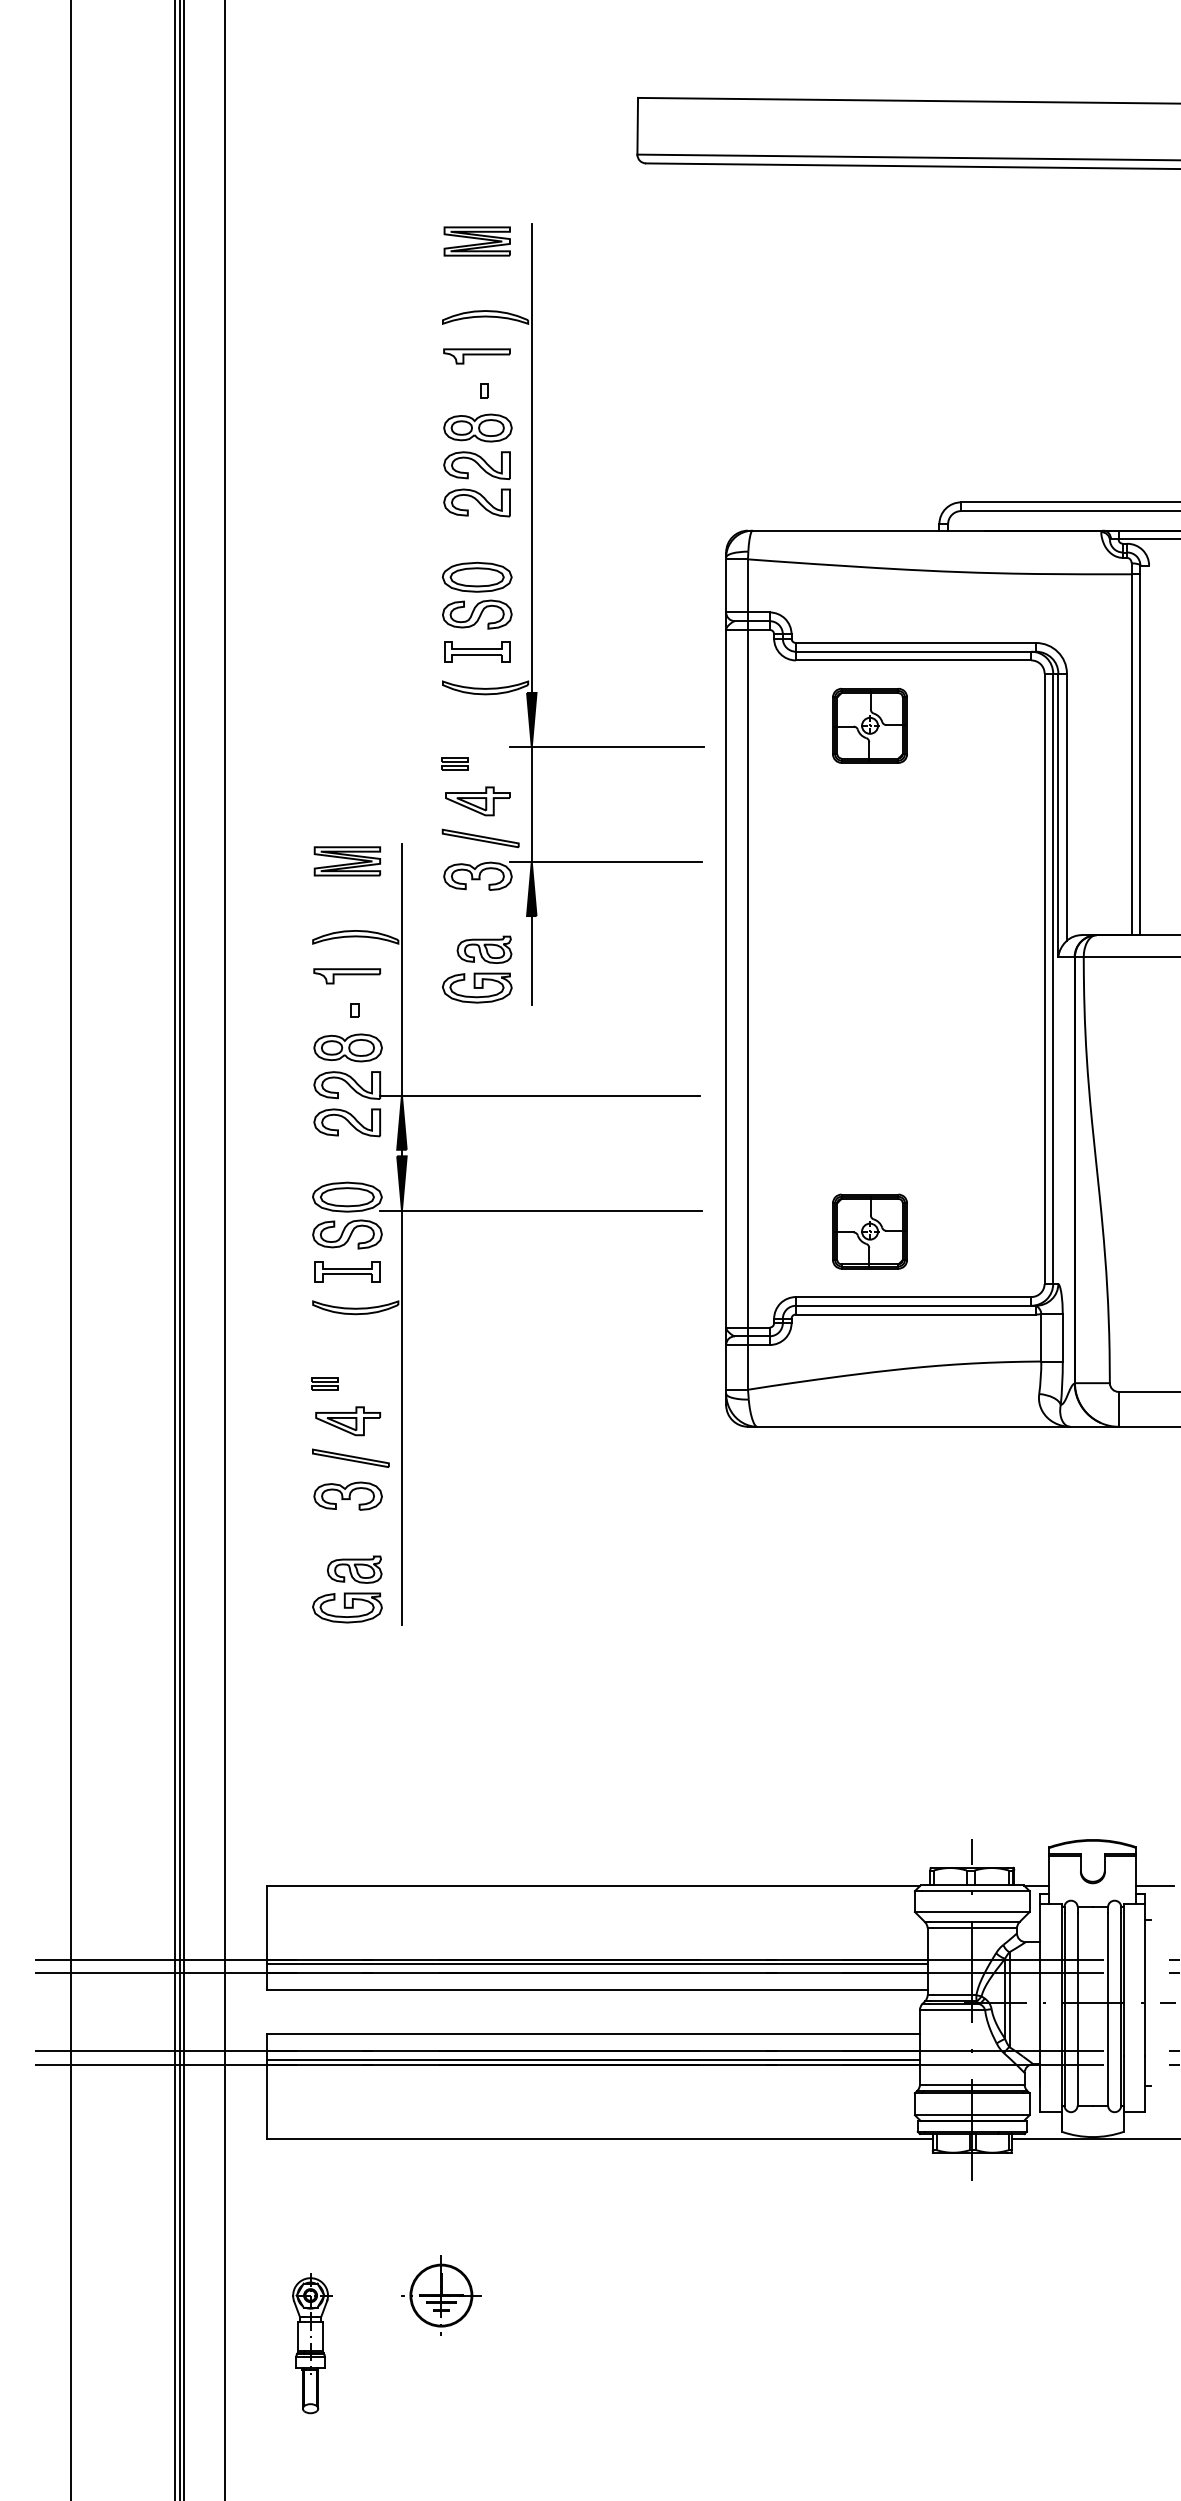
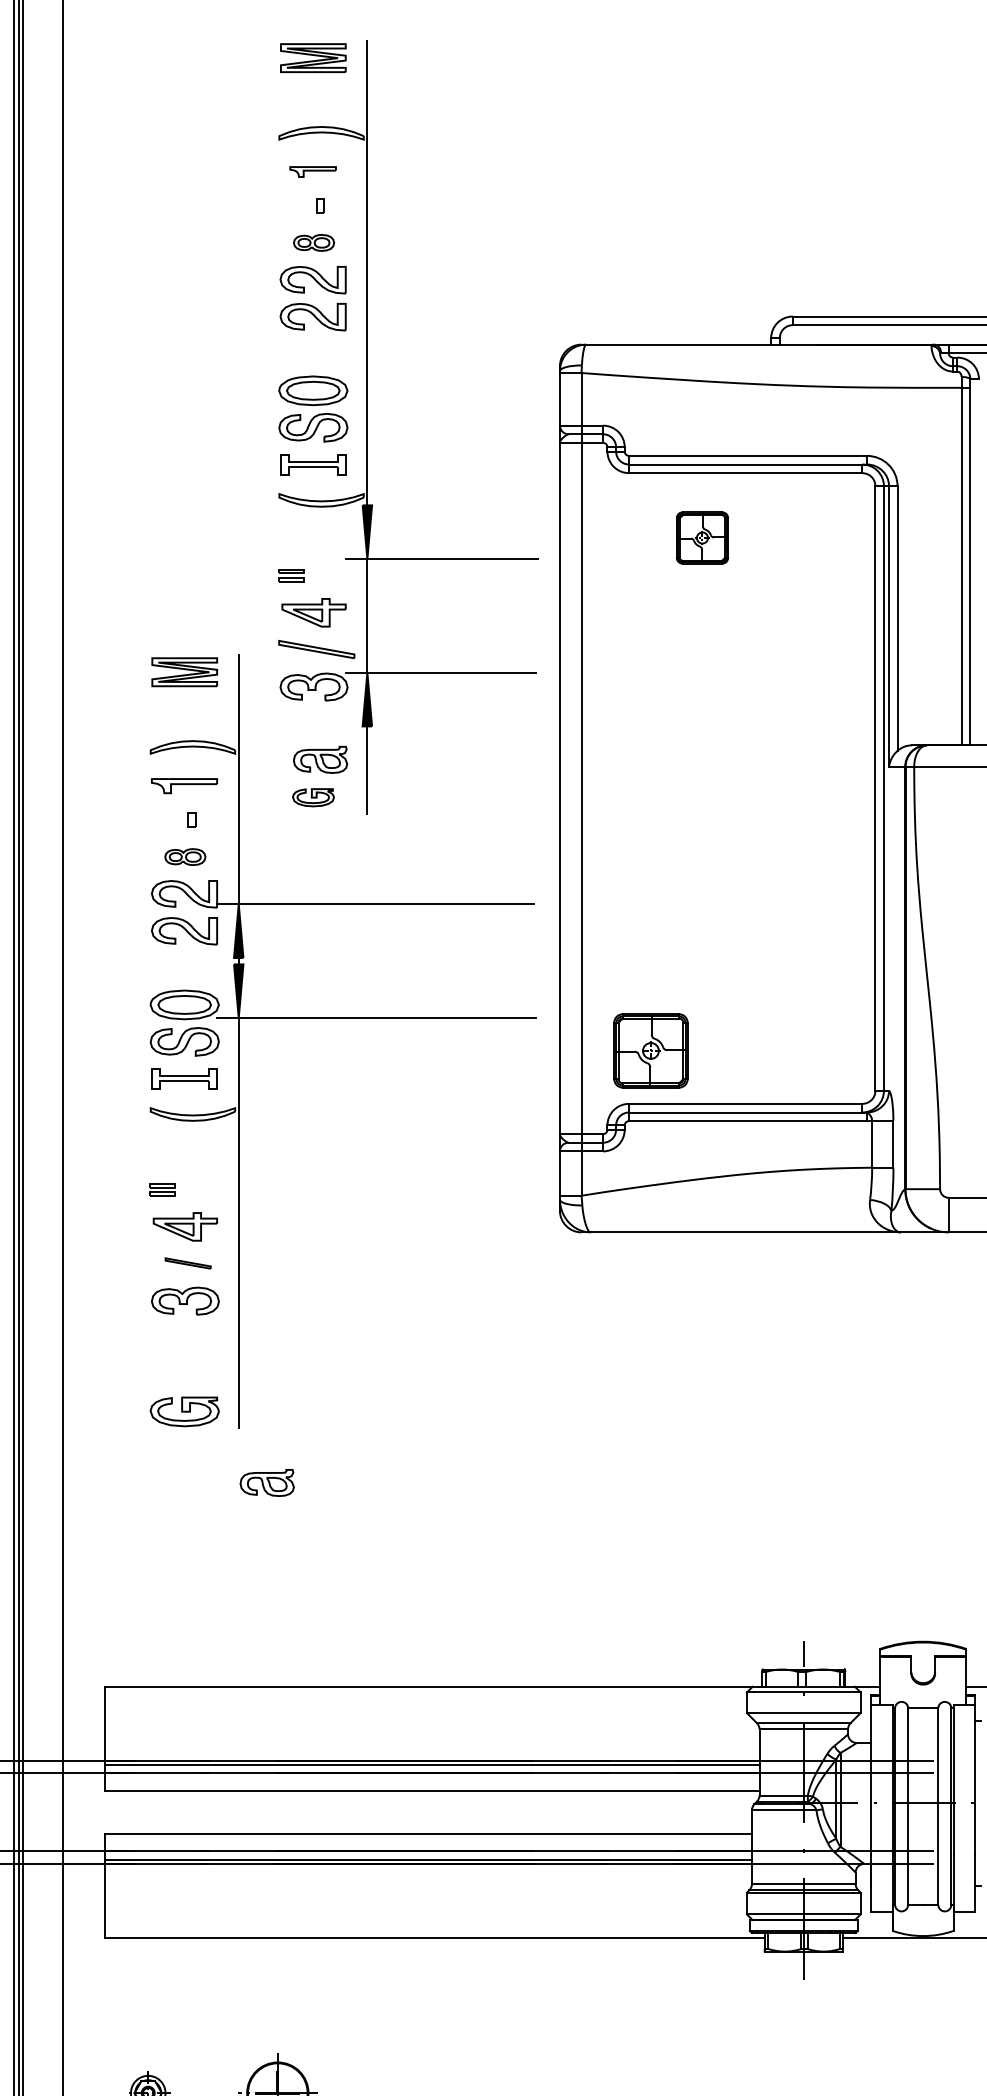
part: (476, 356) -> (312, 172), size x0.7
part: (477, 427) -> (313, 242), size x0.6
part: (869, 725) -> (701, 537), size x0.7
part: (477, 987) -> (313, 797), size x0.6
part: (347, 1047) -> (184, 856), size x0.6
part: (869, 1231) -> (650, 1050), moved
part: (350, 1457) -> (187, 1262), size x0.6
part: (354, 1569) -> (267, 1482), moved

